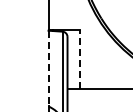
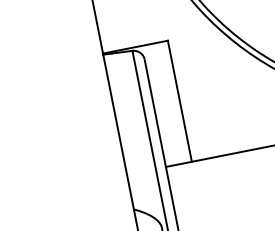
line: (80, 59) -> (180, 100), dashed -> solid
line: (48, 68) -> (118, 131), dashed -> solid

